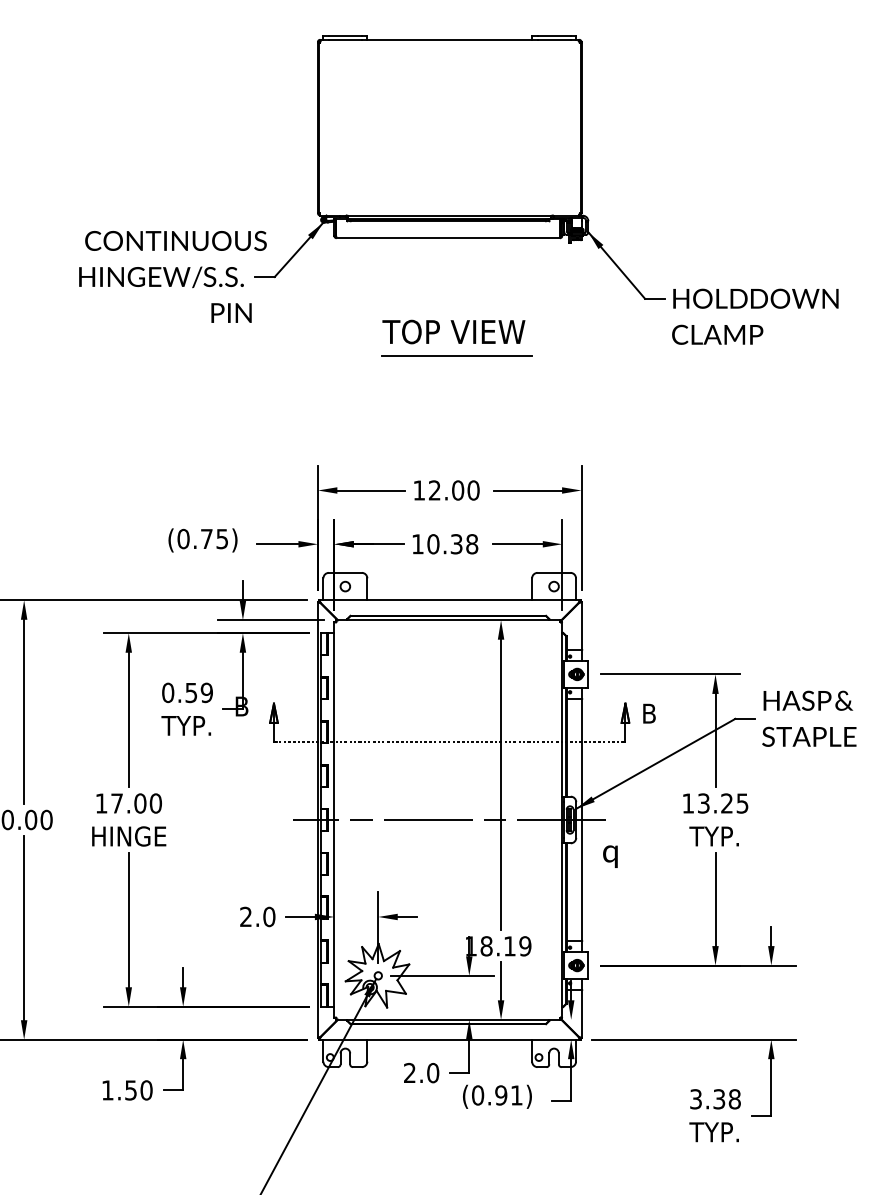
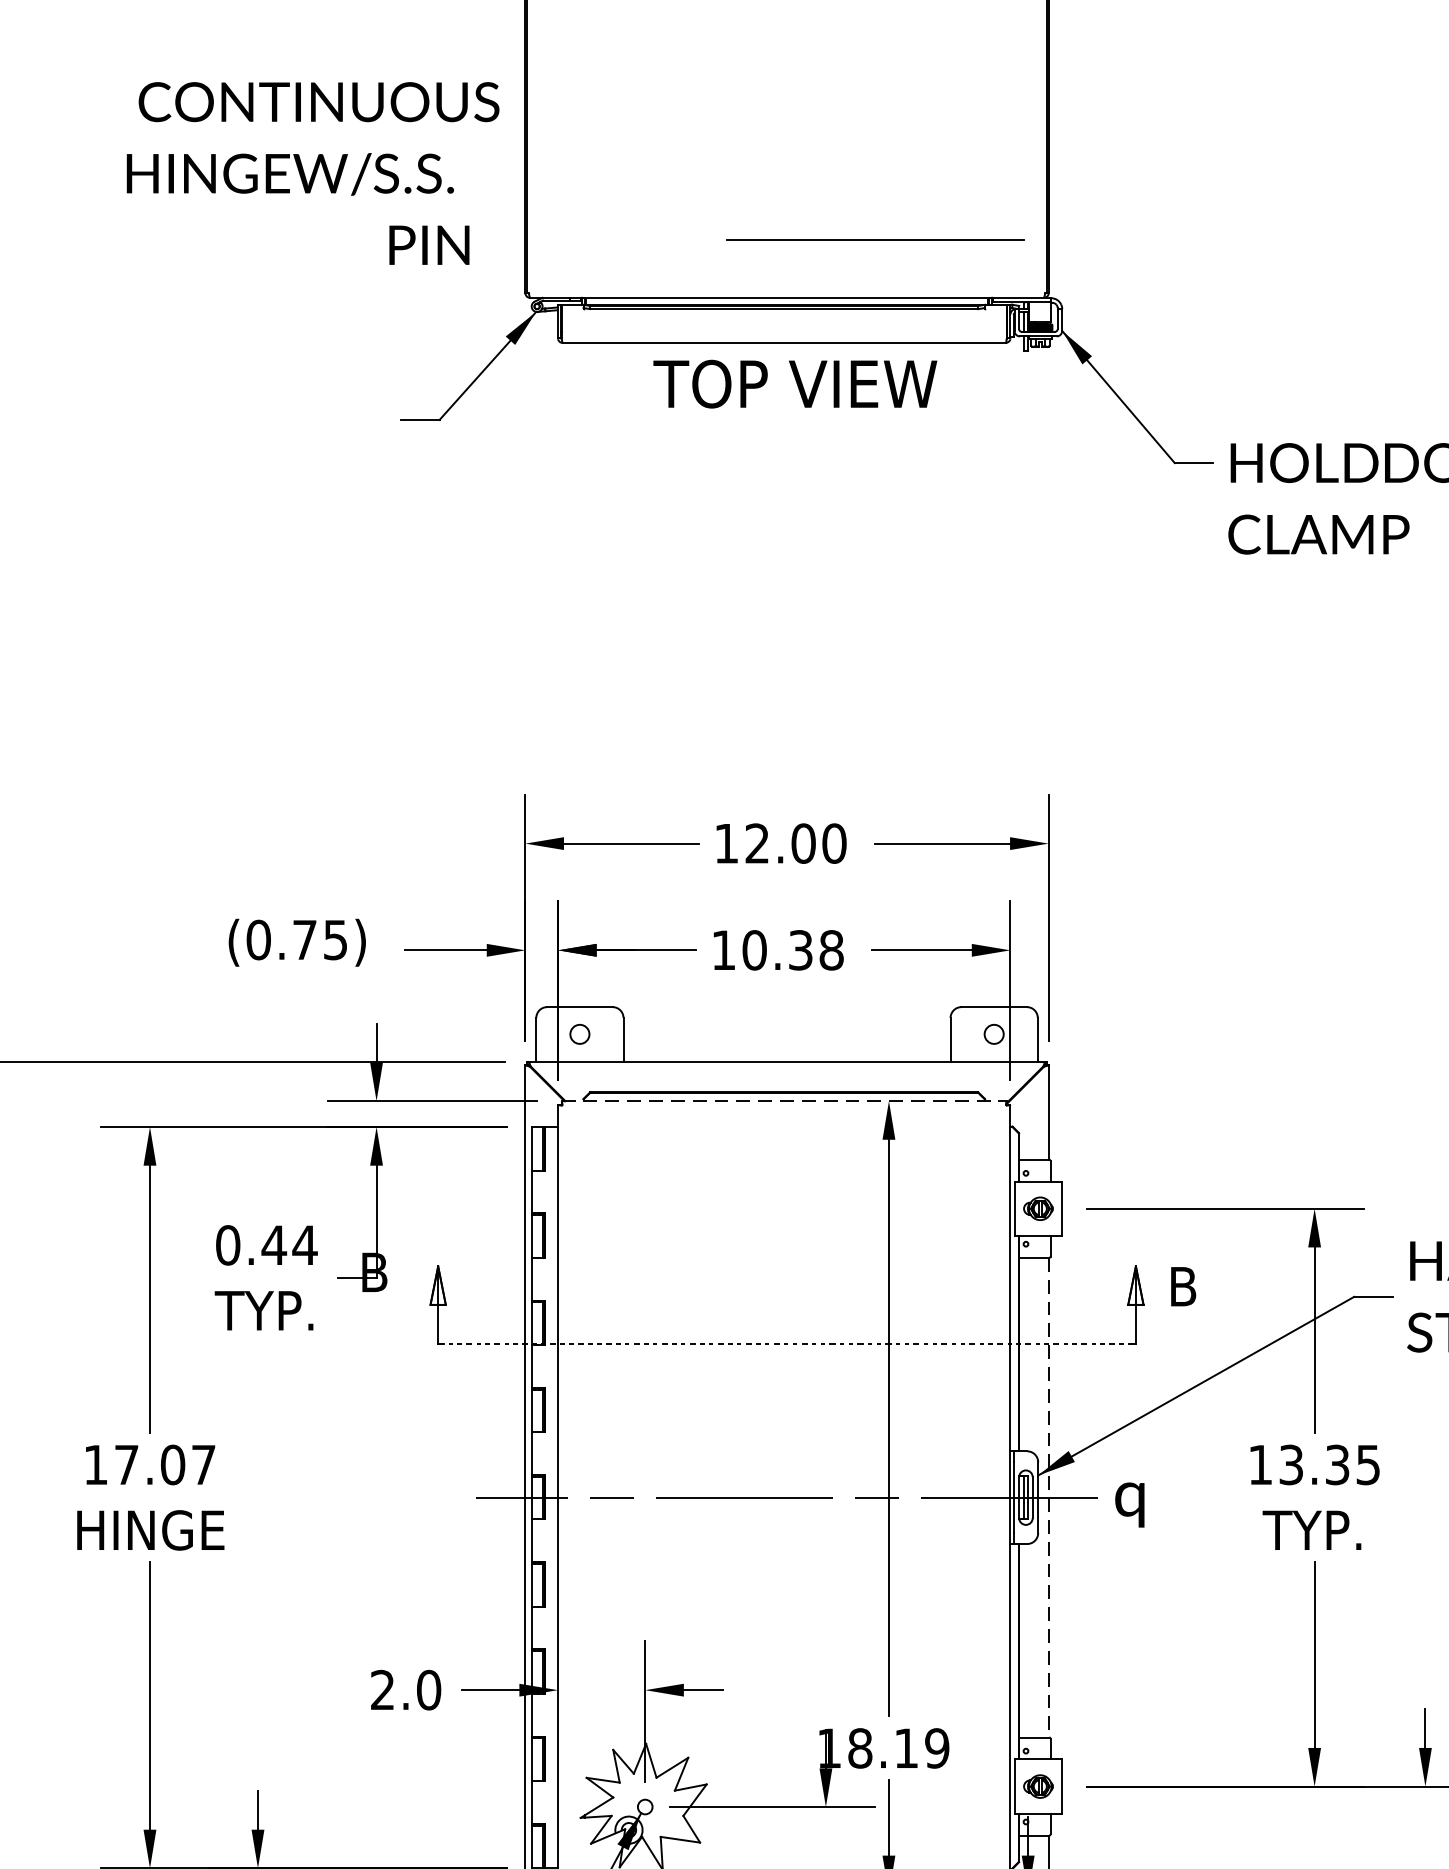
text: (172, 276) -> (312, 172), moved
text: (453, 331) -> (794, 383), moved
line: (456, 355) -> (873, 240), moved
line: (448, 620) -> (784, 1101), solid -> dashed
text: (199, 692) -> (290, 1244), 0.59 -> 0.44
text: (155, 803) -> (203, 1464), 17.00 -> 17.07
text: (726, 803) -> (1336, 1464), 13.25 -> 13.35
line: (581, 820) -> (1048, 1498), solid -> dashed
text: (610, 856) -> (1129, 1504), moved

